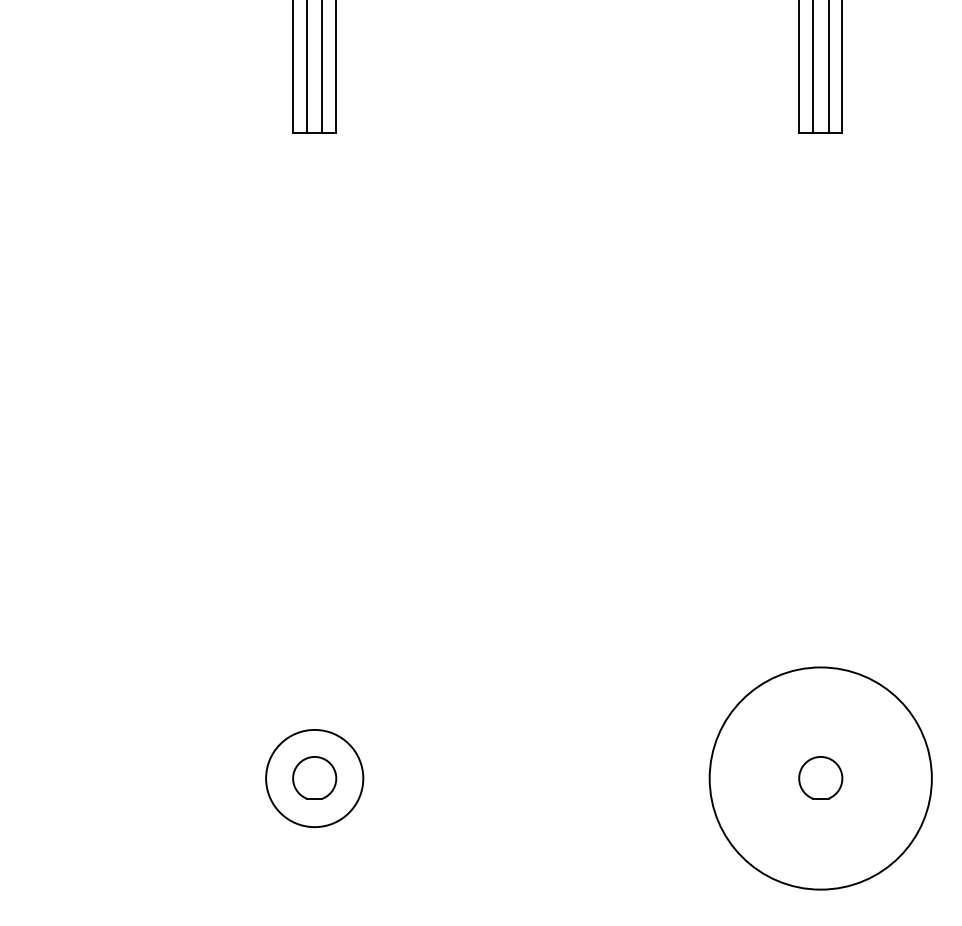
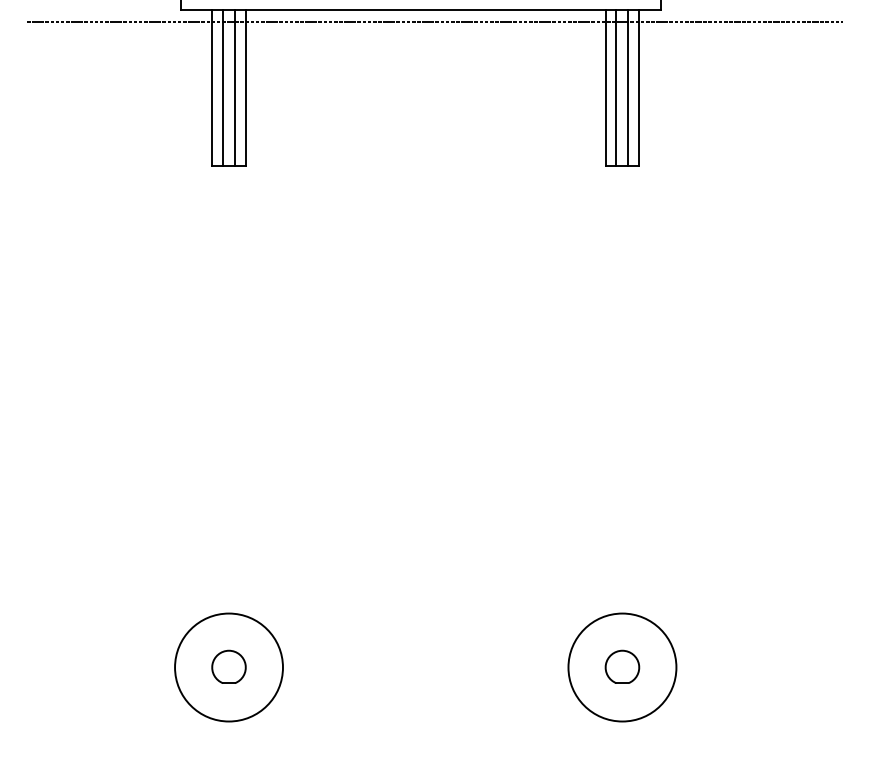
circle: (315, 778) -> (229, 667), size x1.43
circle: (820, 778) -> (622, 667), size x0.62

